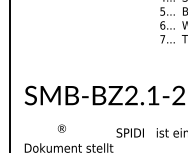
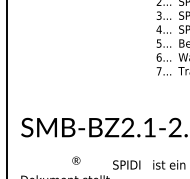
text: (62, 128) -> (76, 160), moved

